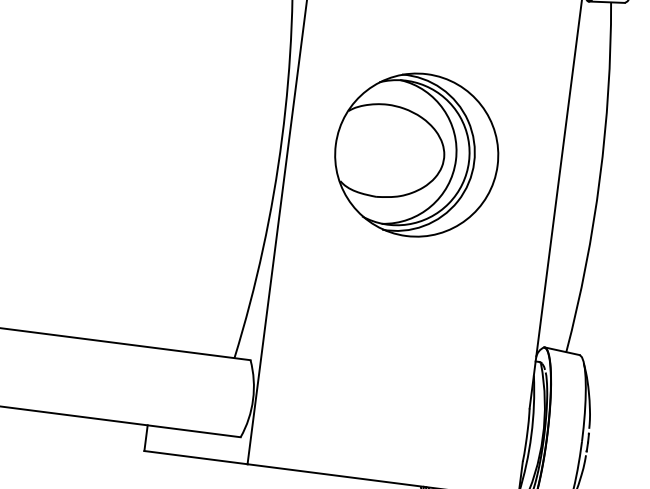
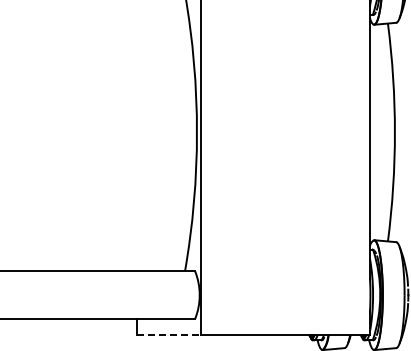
part: (416, 155) -> (280, 132), removed
line: (196, 458) -> (169, 335), solid -> dashed

